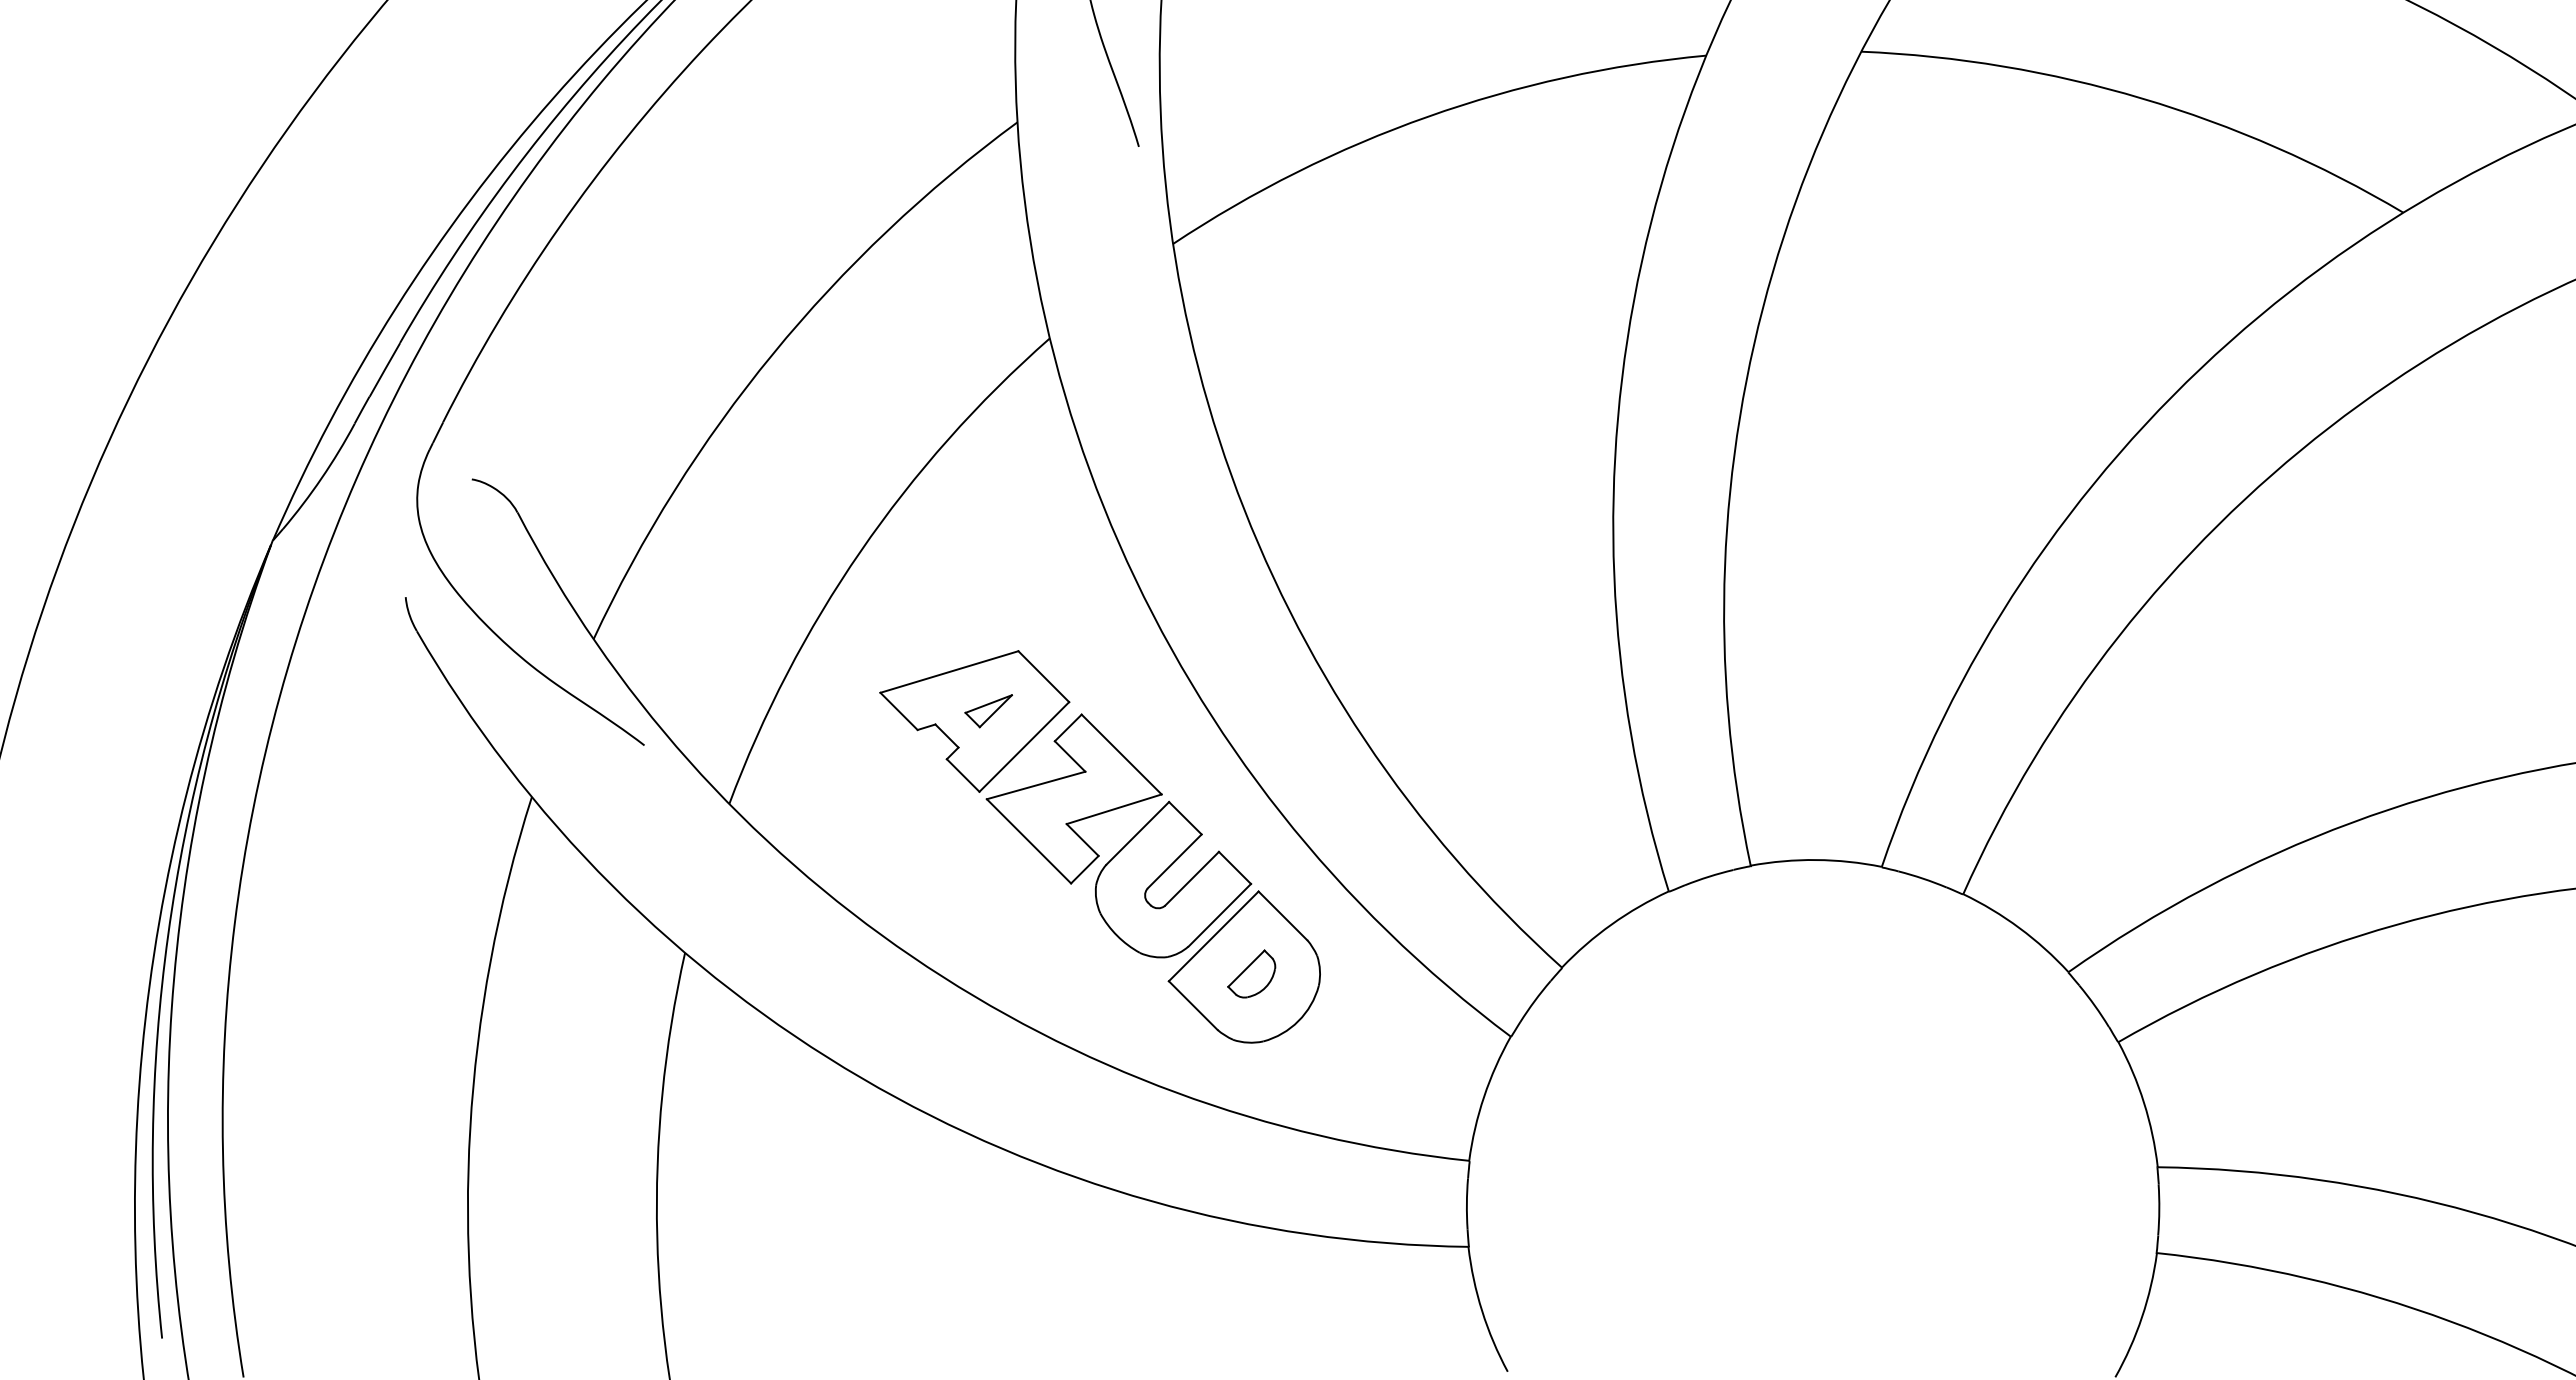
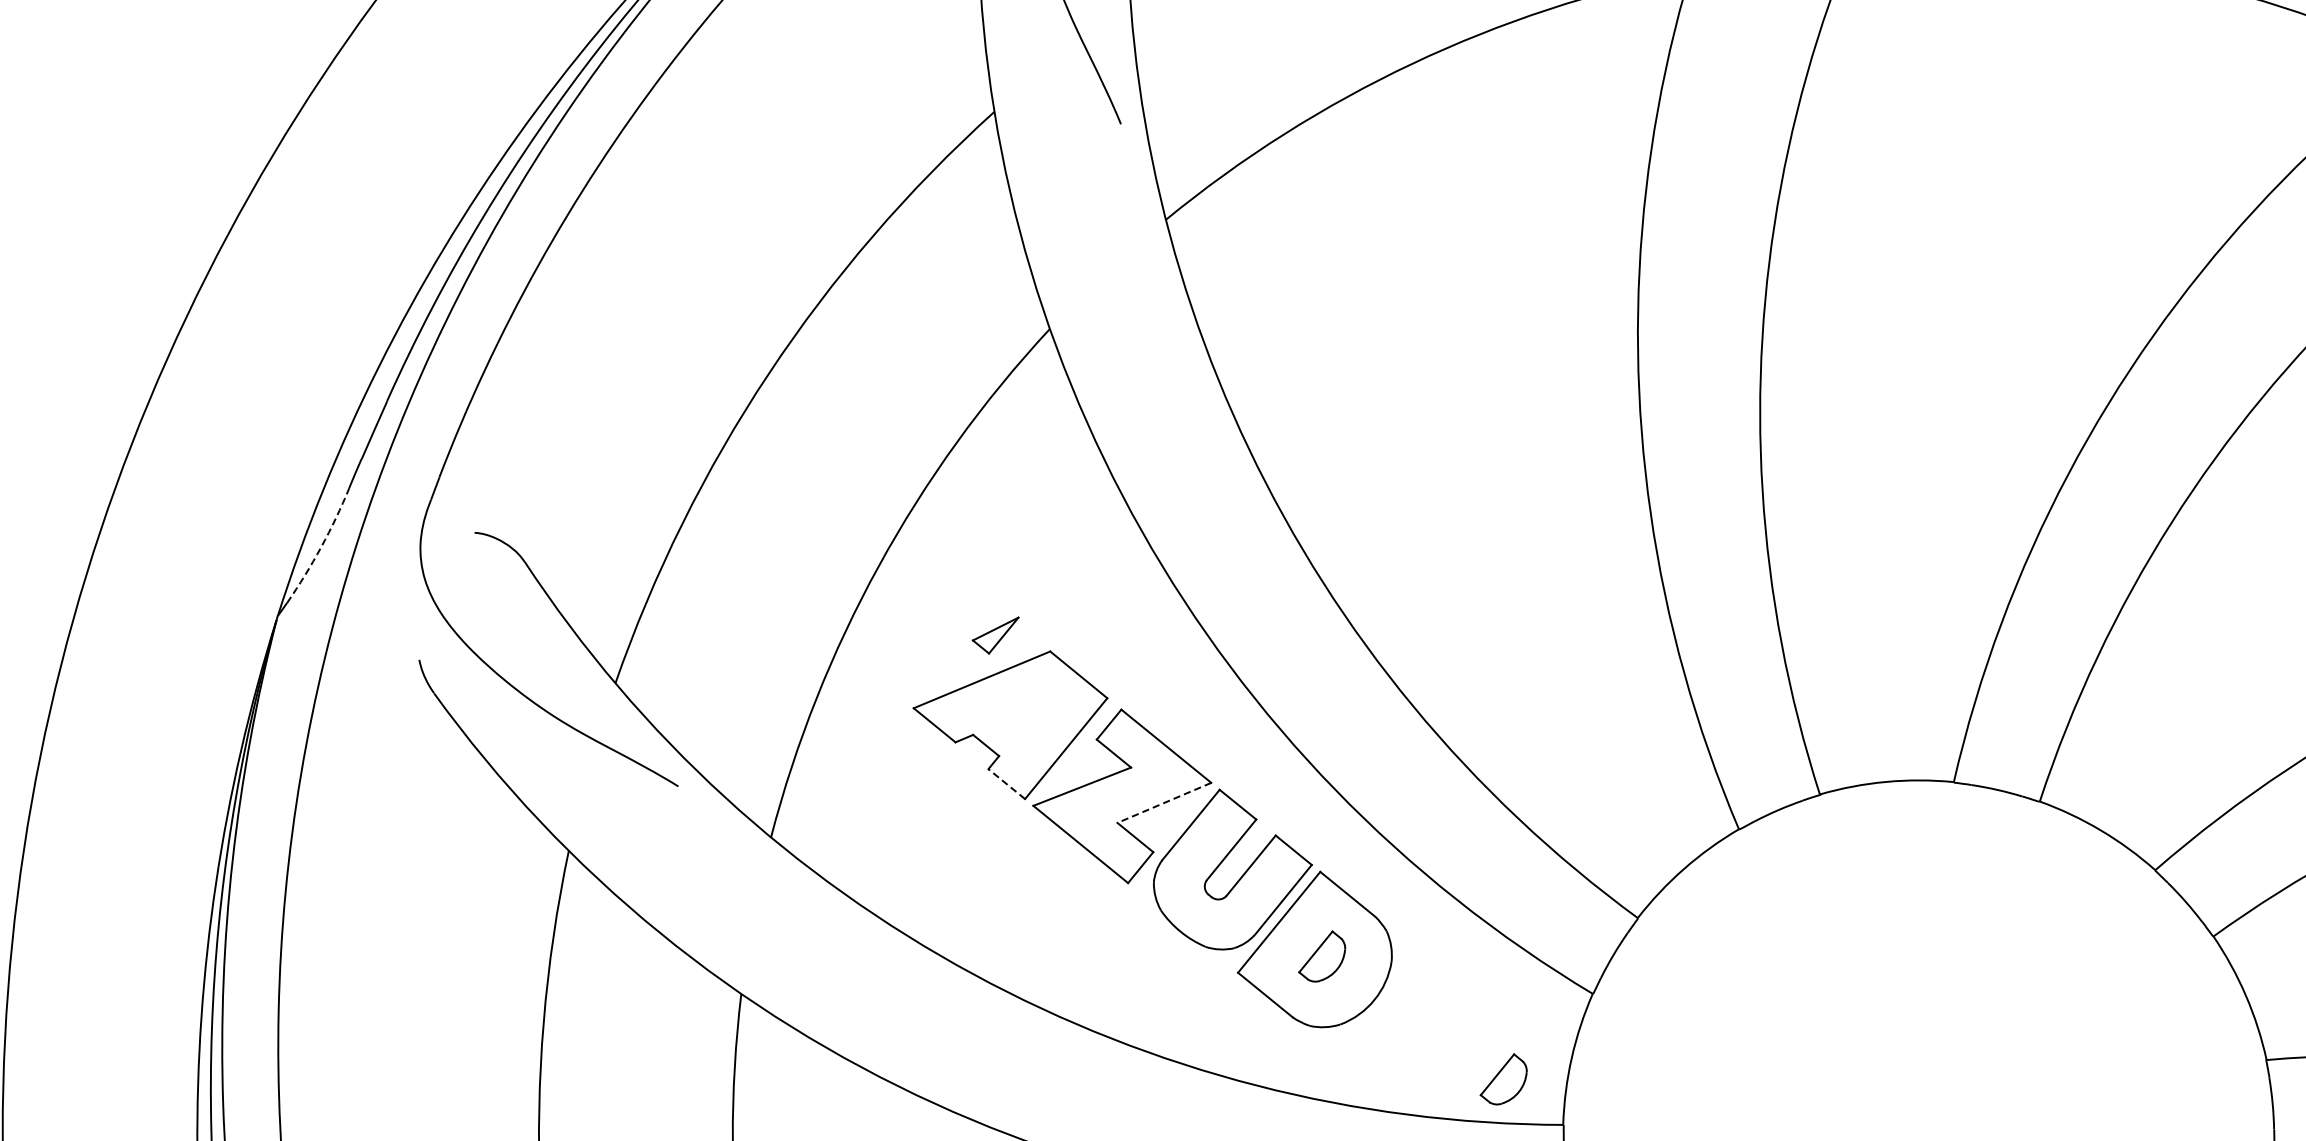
arc: (321, 478) -> (321, 547), solid -> dashed
part: (988, 711) -> (996, 636), moved
line: (962, 775) -> (1006, 784), solid -> dashed
line: (1114, 809) -> (1164, 803), solid -> dashed
part: (1415, 1110) -> (1503, 1079), added

